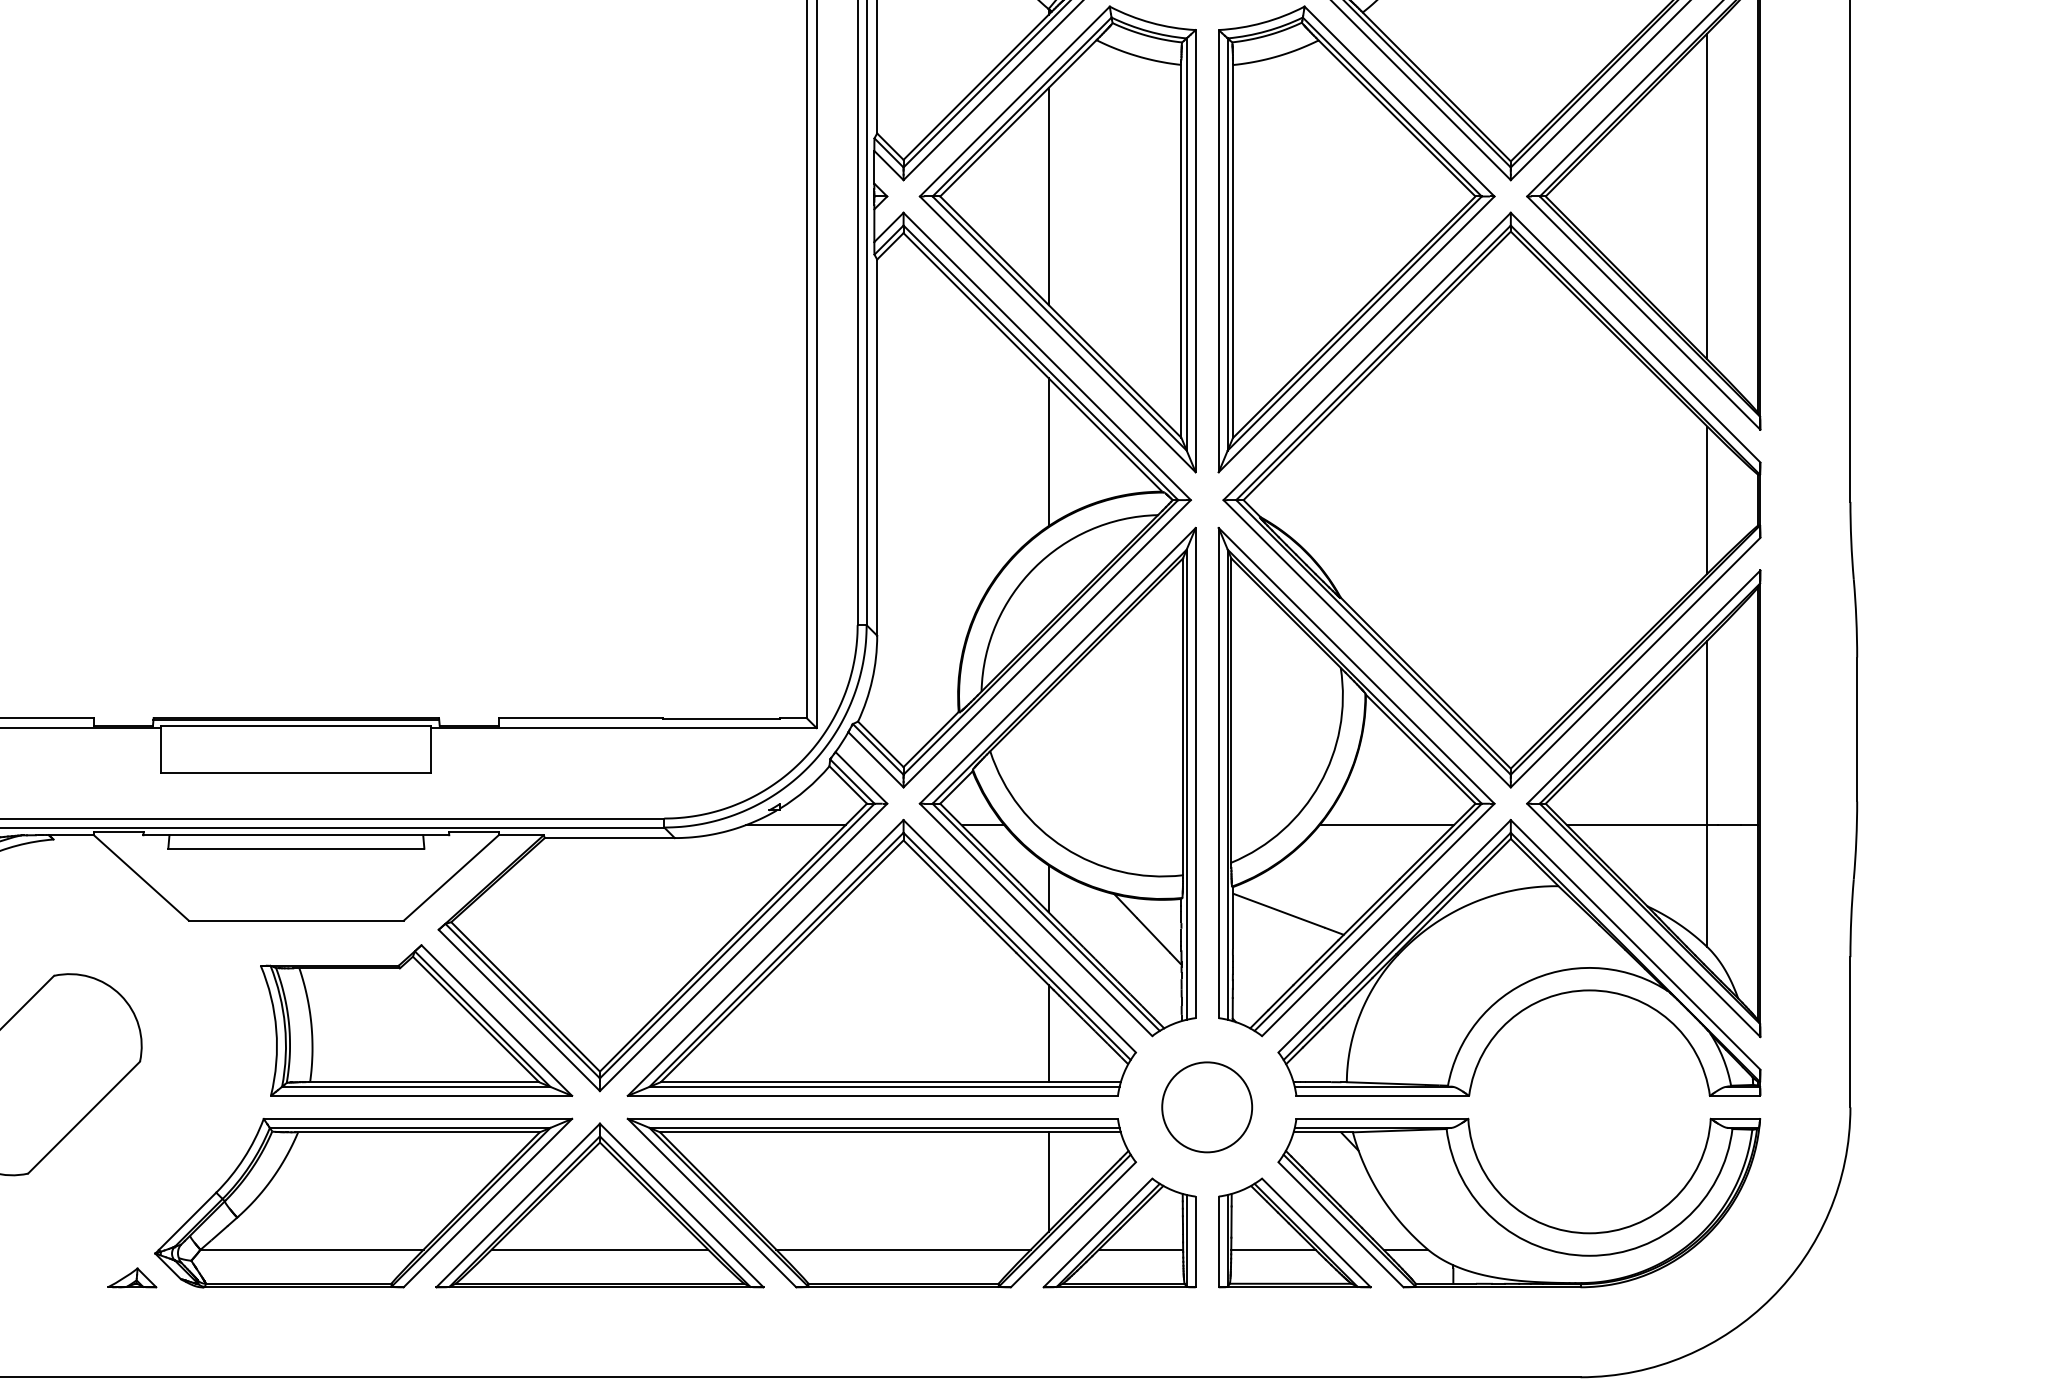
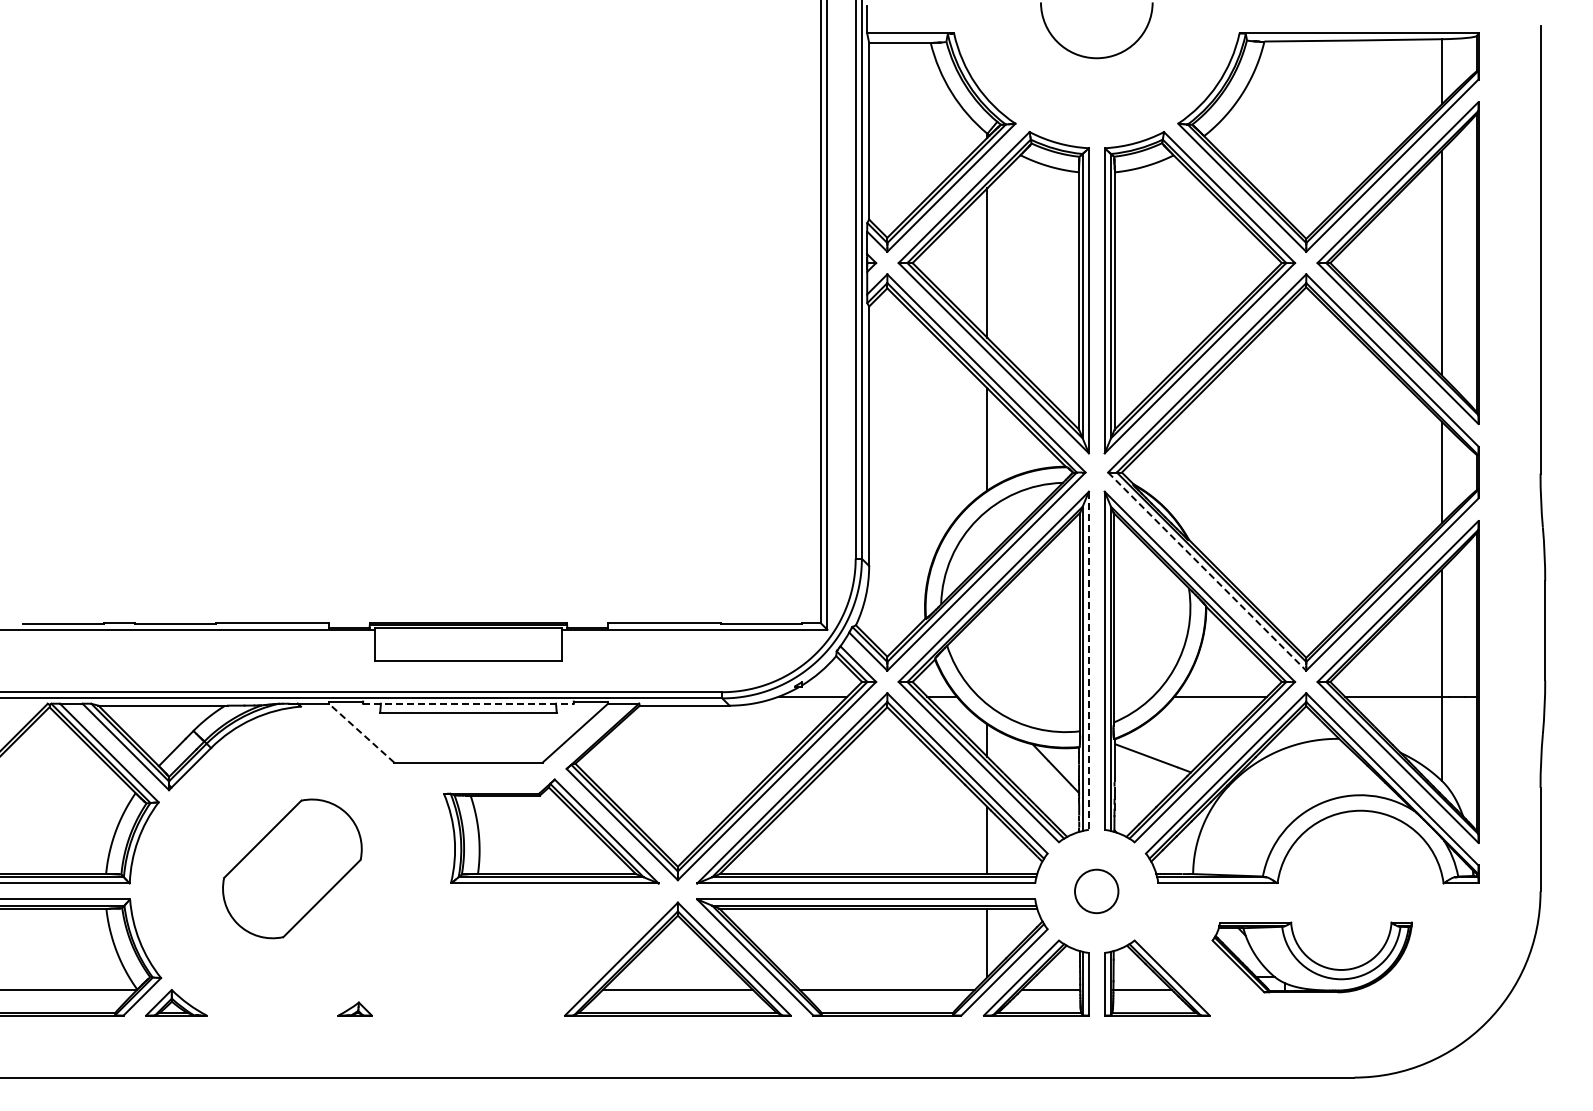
line: (1367, 643) -> (1207, 571), solid -> dashed
line: (1195, 774) -> (1088, 661), solid -> dashed
line: (296, 834) -> (468, 703), solid -> dashed
line: (141, 876) -> (361, 732), solid -> dashed
circle: (1206, 1107) -> (1096, 891), size x0.7
part: (363, 1203) -> (514, 957), removed
part: (1519, 1203) -> (1312, 957), size x0.6

